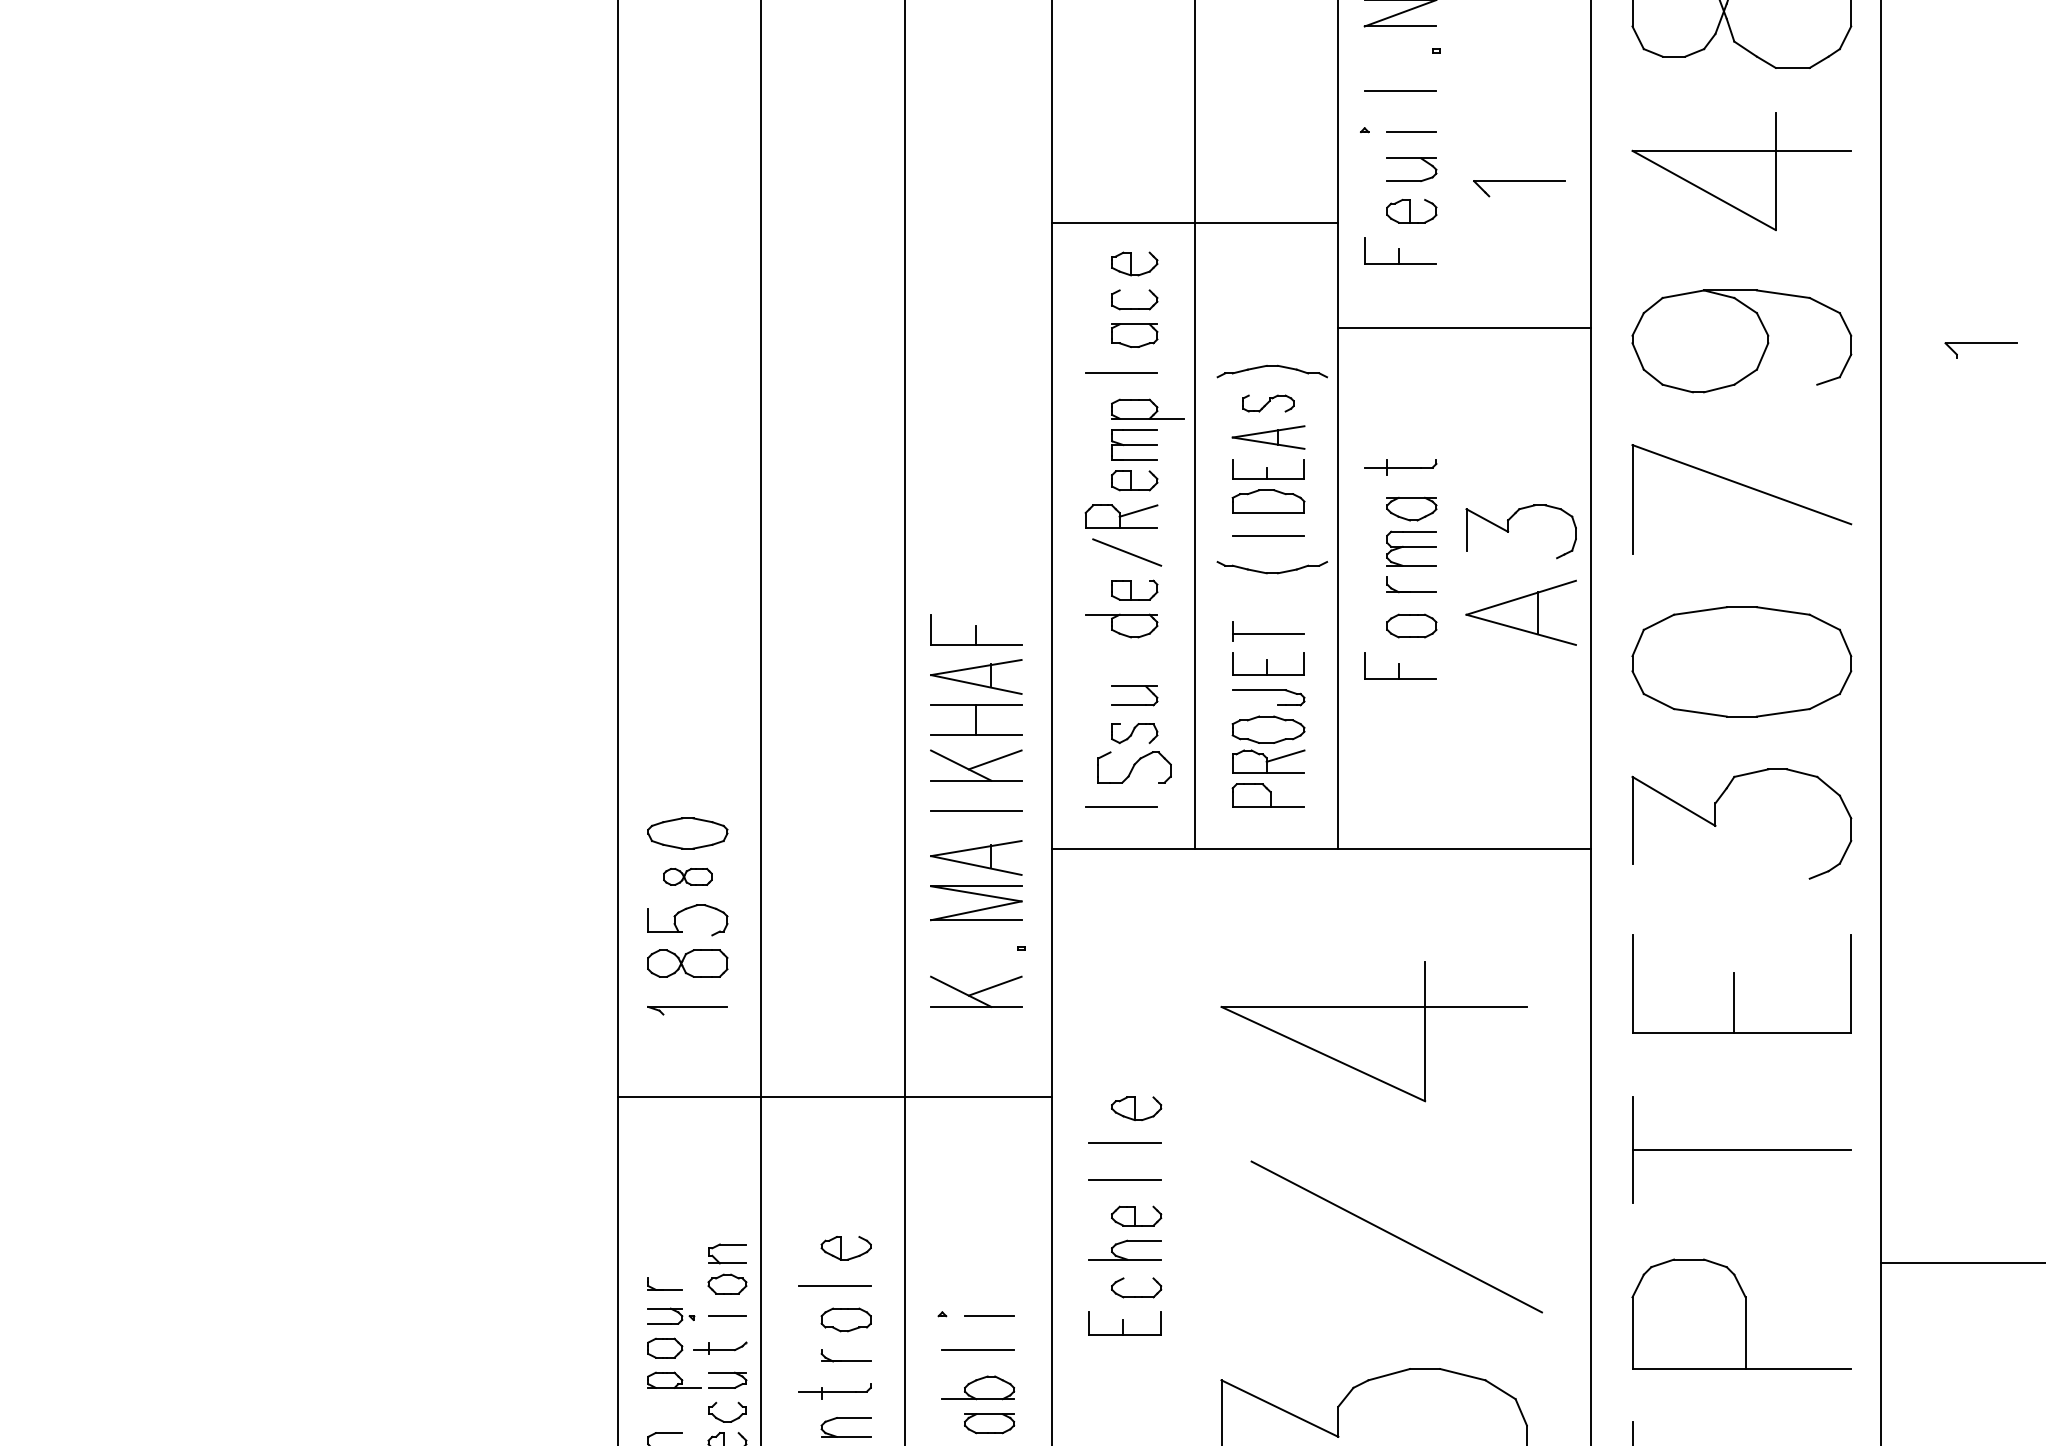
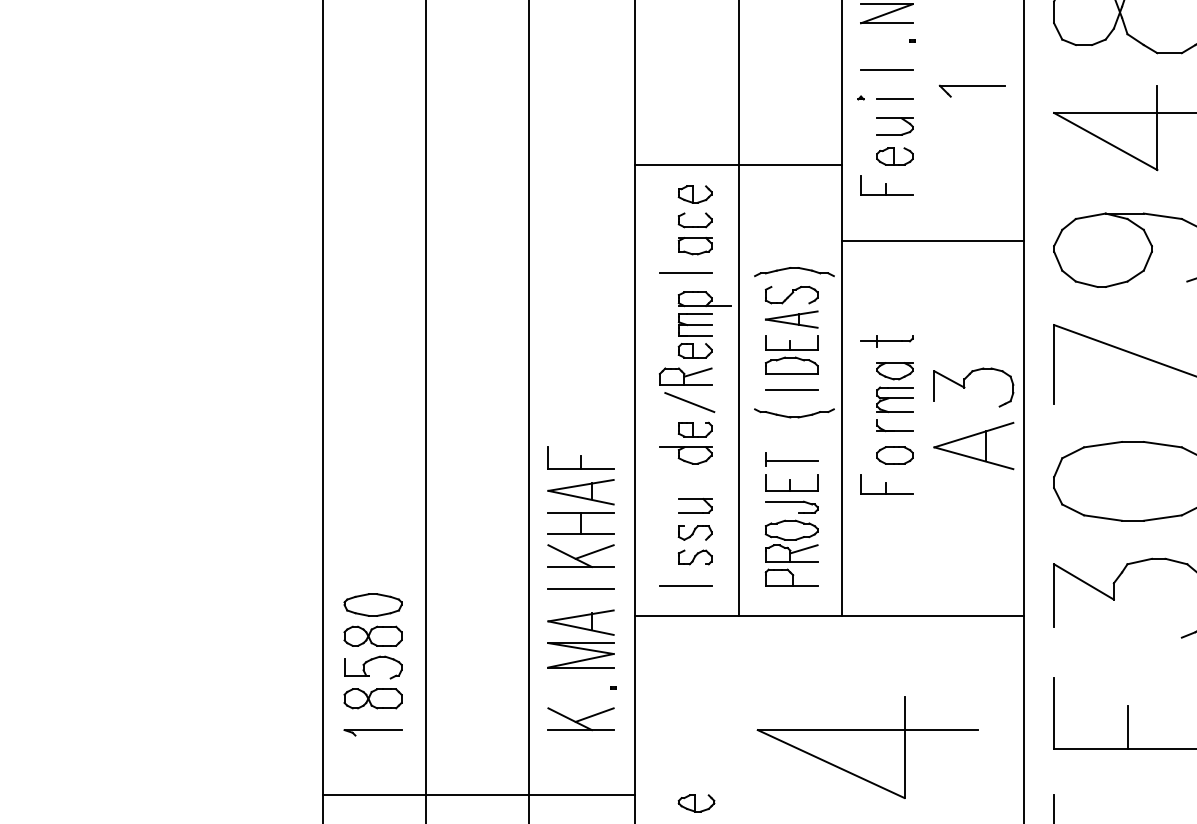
part: (1519, 181) -> (972, 86), moved
part: (1268, 403) -> (791, 295), size x1.43
part: (1134, 767) -> (695, 557), size x0.62
part: (687, 876) -> (372, 636), size x1.67

